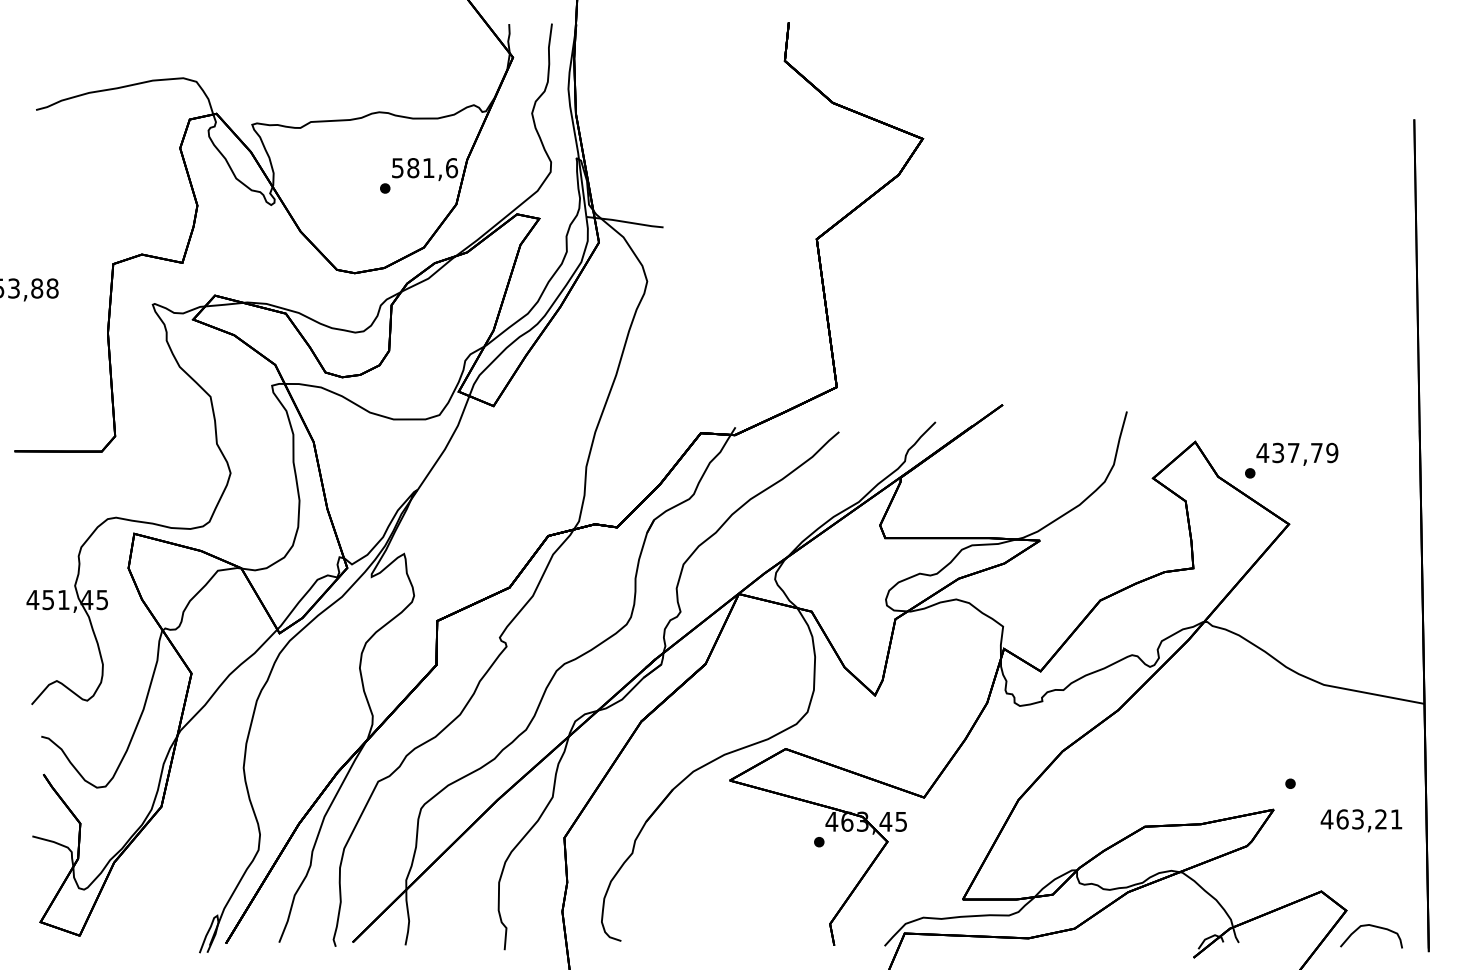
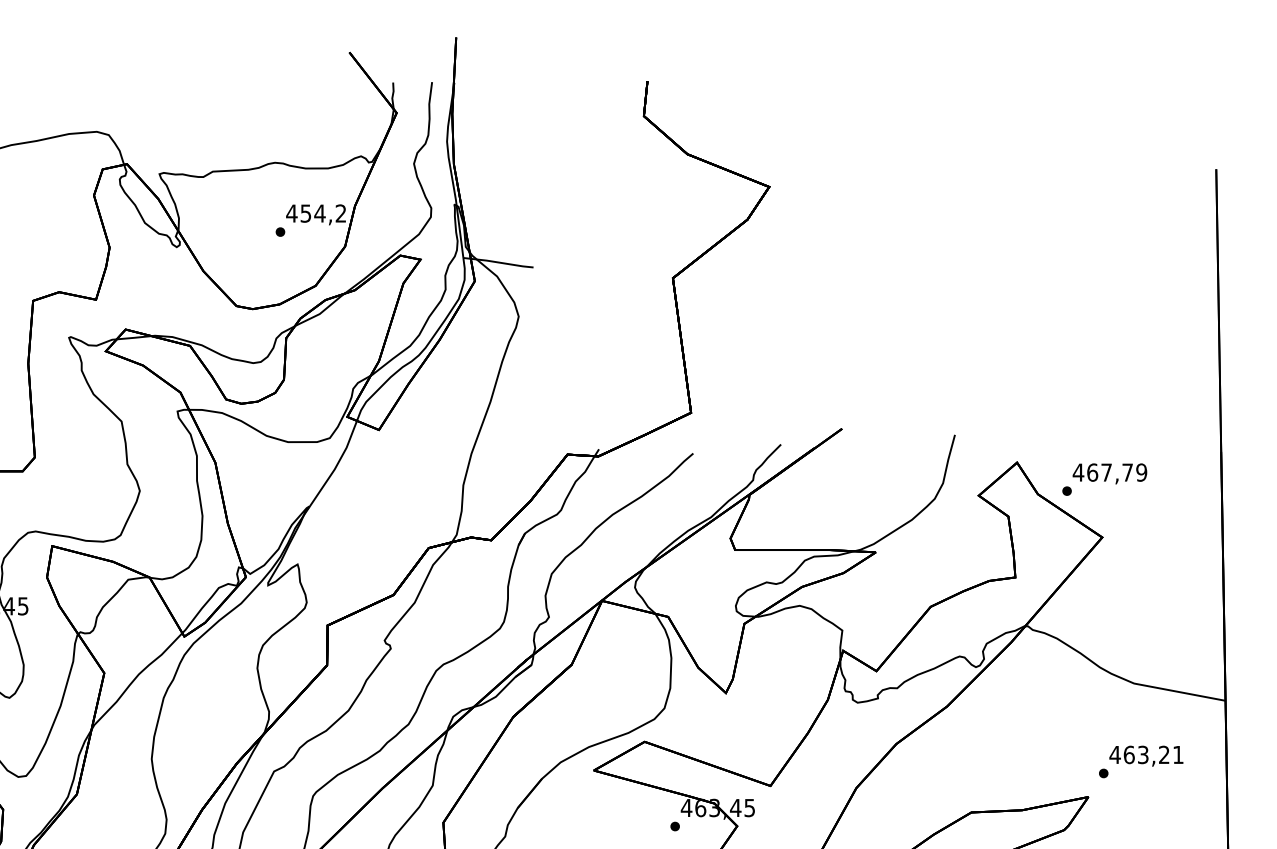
text: (424, 168) -> (316, 213), 581,6 -> 454,2
text: (1278, 452) -> (1092, 472), 437,79 -> 467,79
text: (1361, 820) -> (1146, 755), moved

